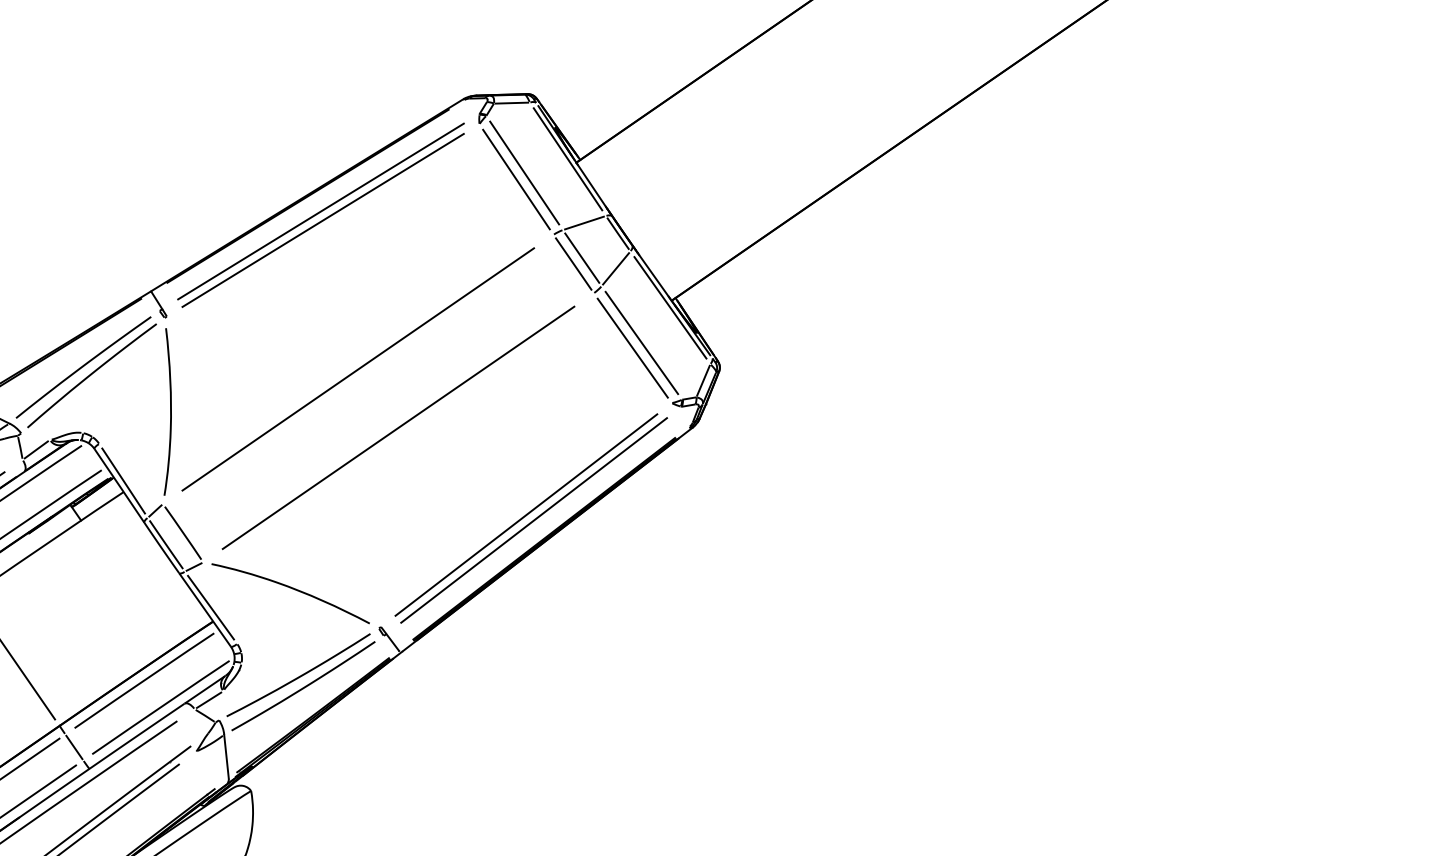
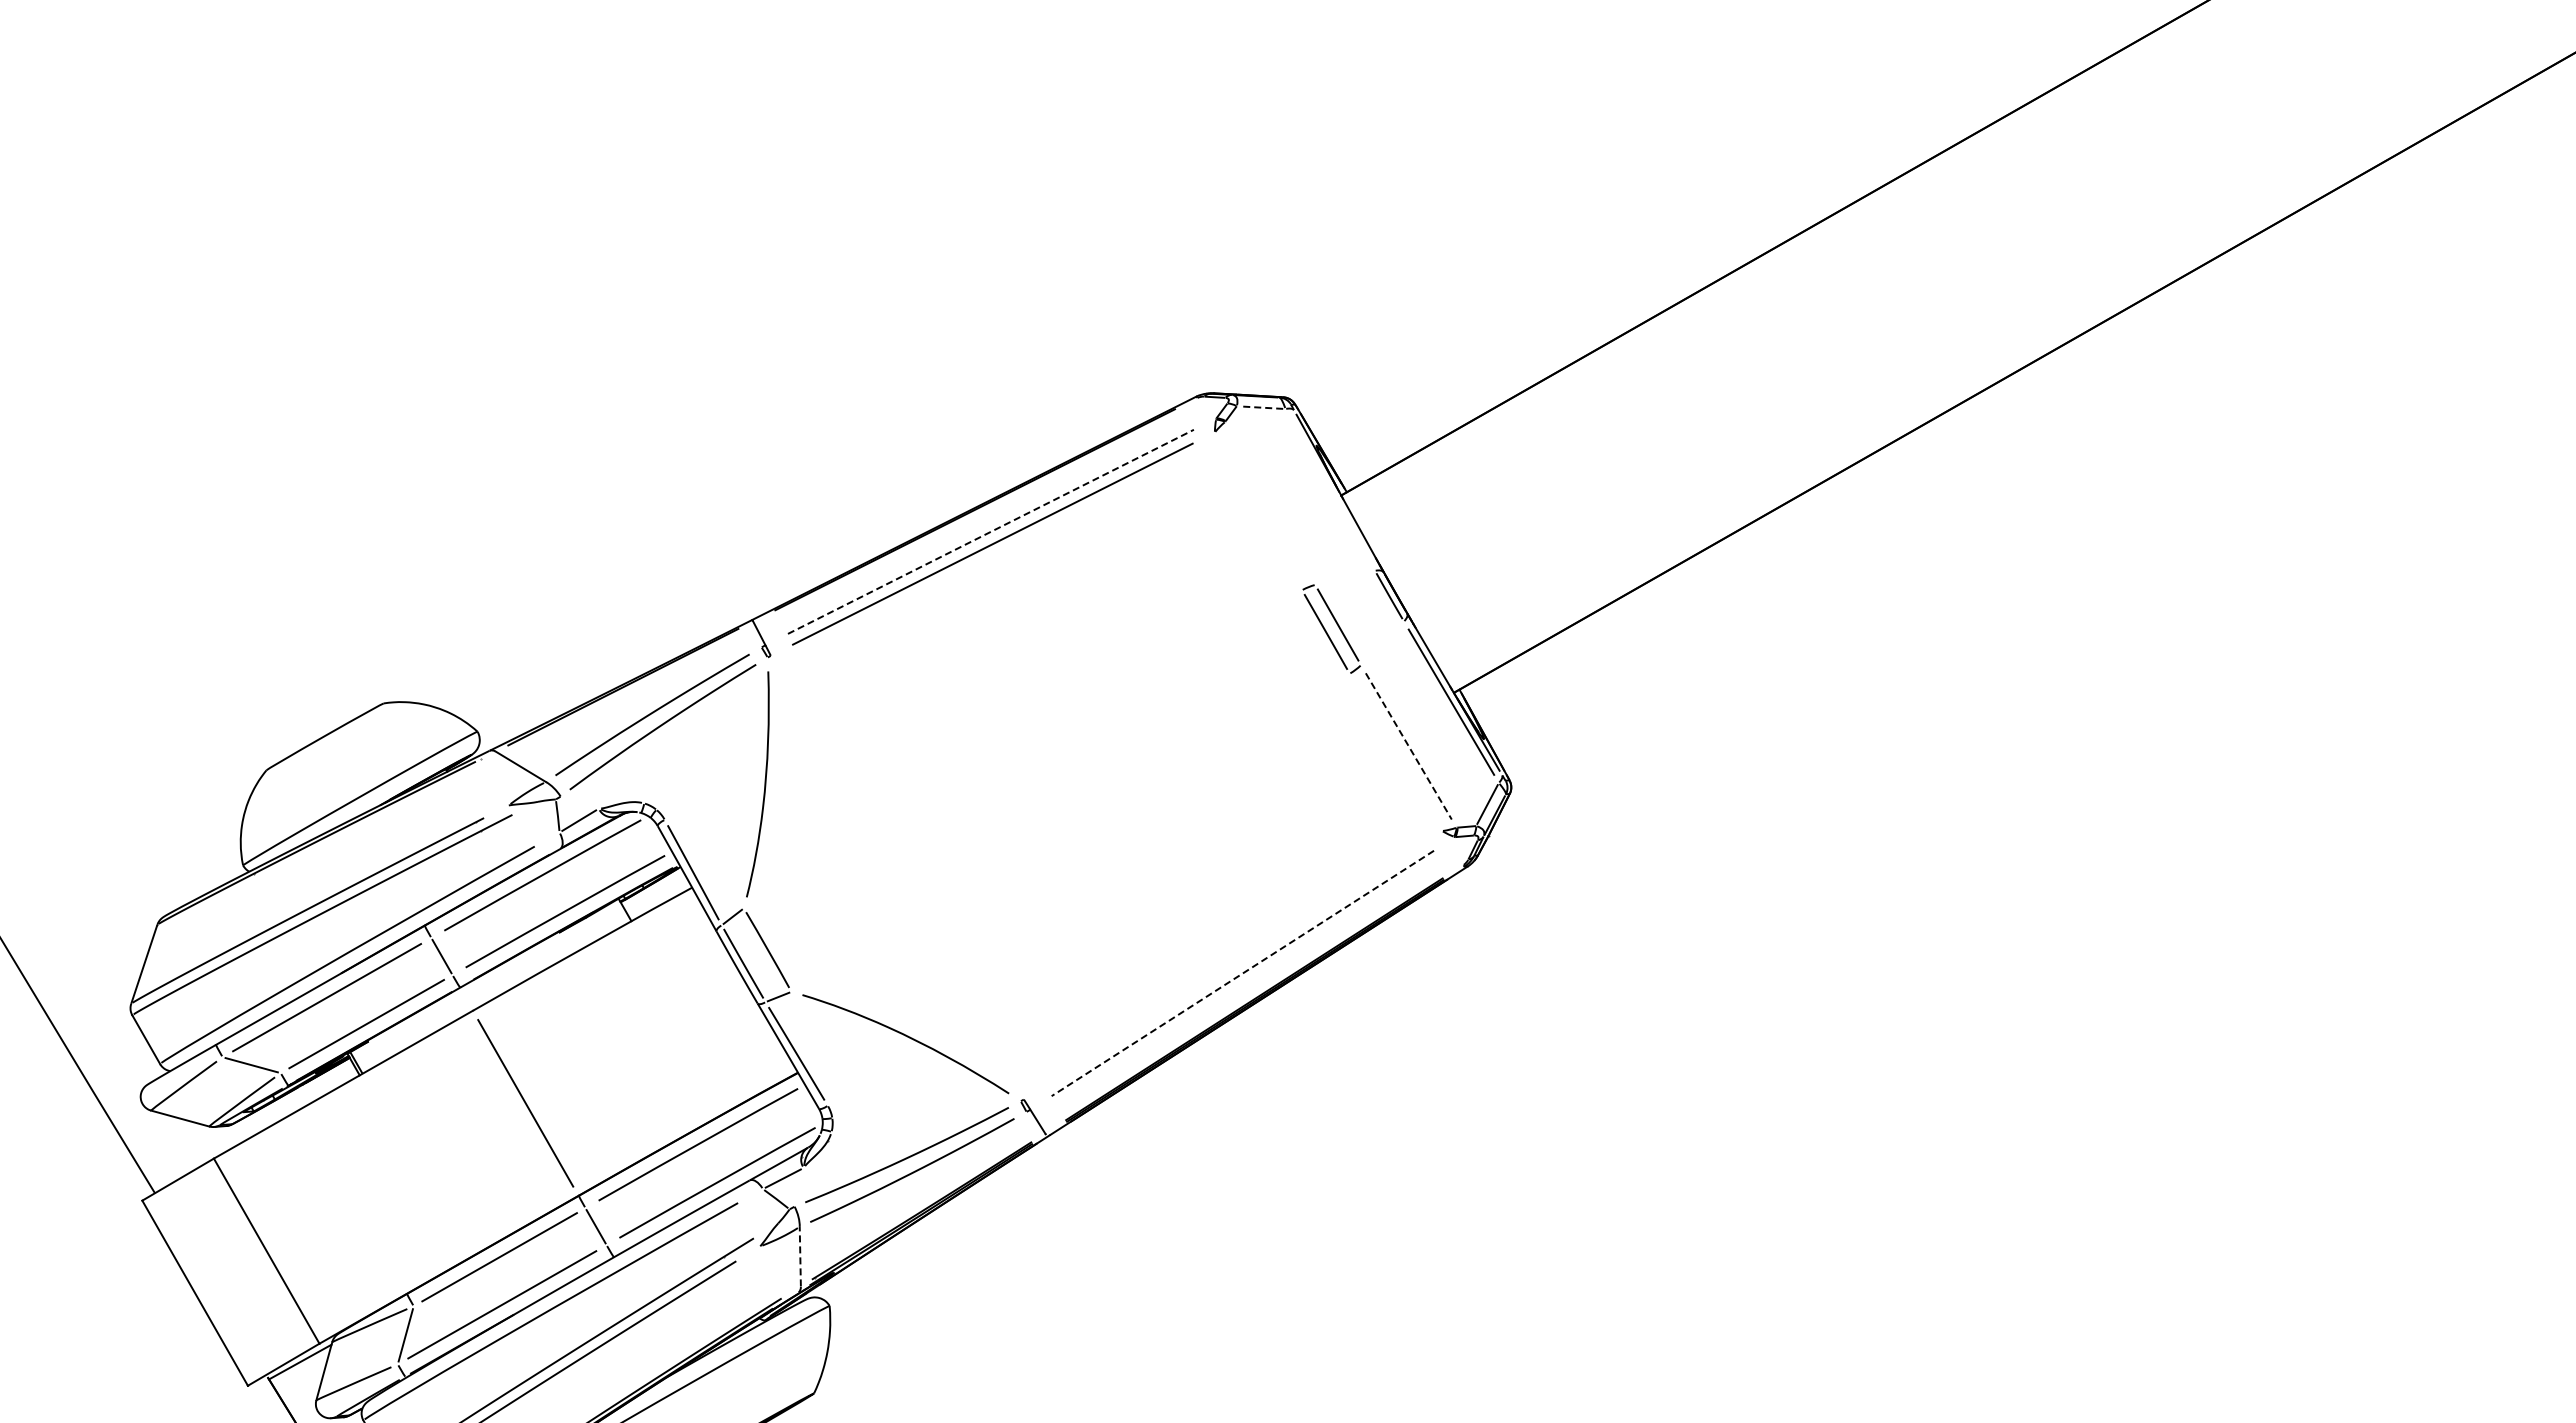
line: (511, 103) -> (1260, 407), solid -> dashed
line: (568, 158) -> (1330, 489), removed
line: (524, 173) -> (1269, 503), removed
line: (516, 179) -> (1258, 511), removed
line: (321, 211) -> (991, 531), solid -> dashed
line: (584, 222) -> (1345, 577), removed
line: (616, 268) -> (1382, 643), removed
line: (641, 343) -> (1408, 746), solid -> dashed
line: (632, 348) -> (1395, 752), removed
line: (357, 369) -> (1022, 749), removed
line: (398, 427) -> (1070, 832), removed
line: (526, 515) -> (1232, 965), removed
line: (533, 520) -> (1242, 973), solid -> dashed
line: (226, 756) -> (800, 1256), solid -> dashed

